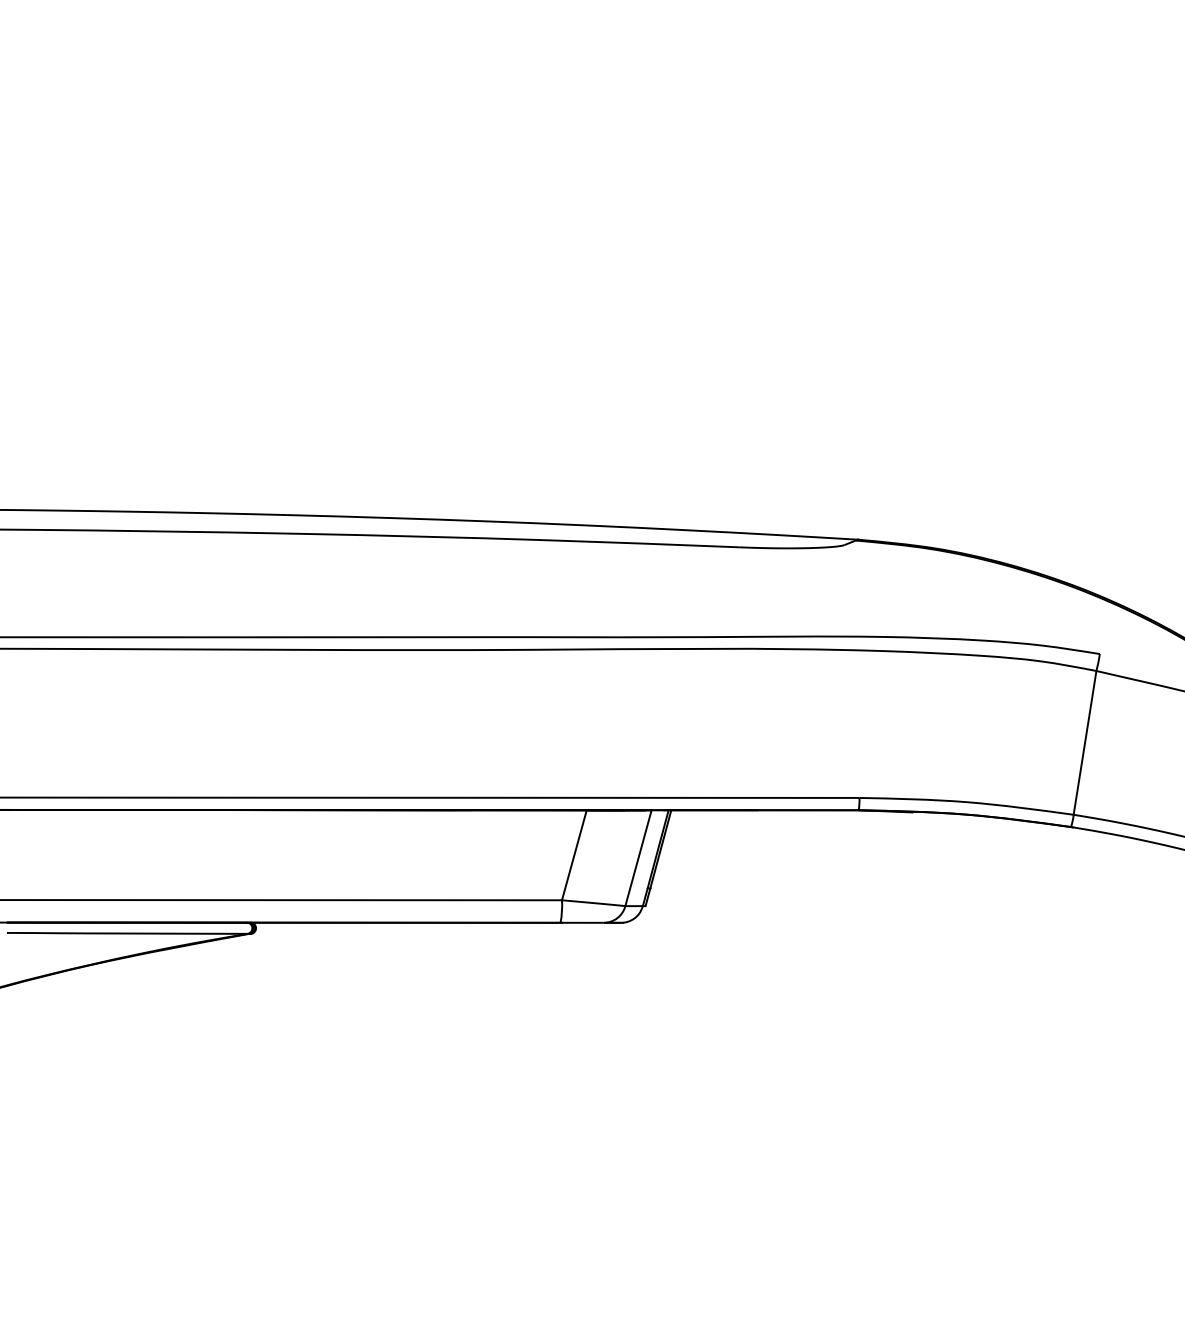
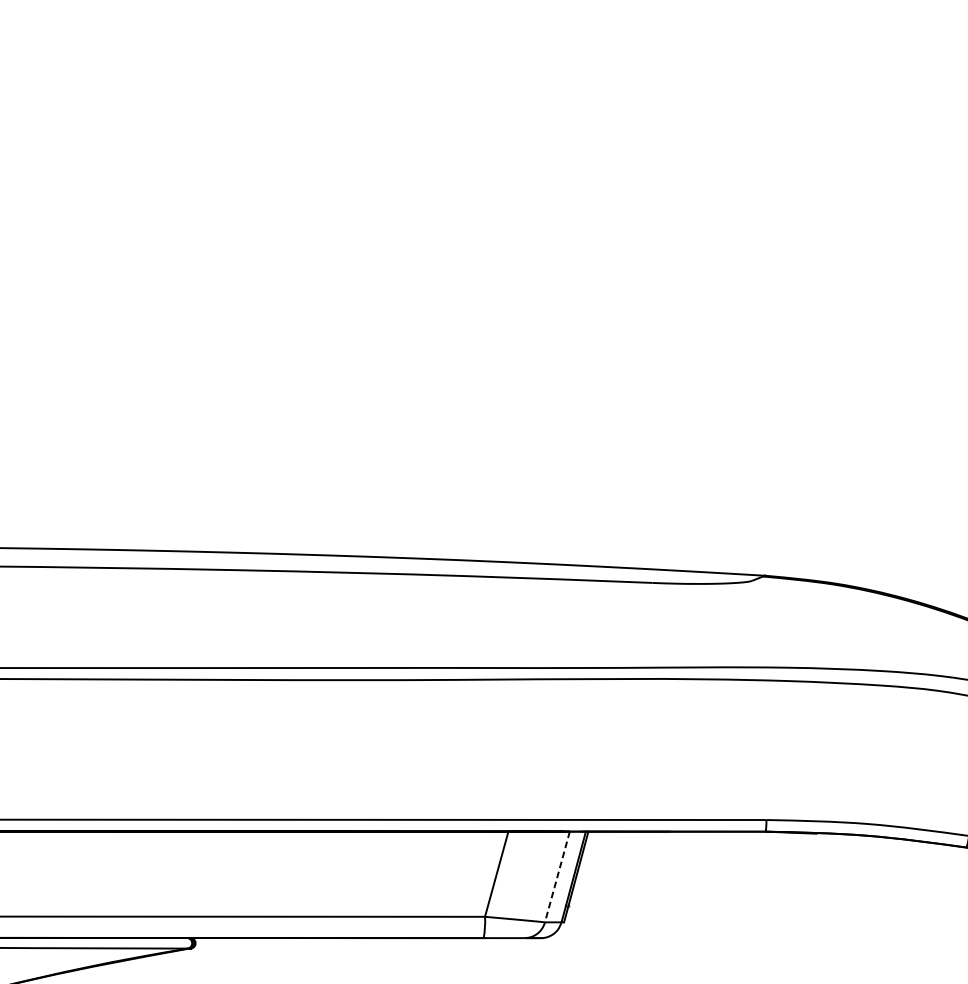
line: (638, 859) -> (557, 878), solid -> dashed

